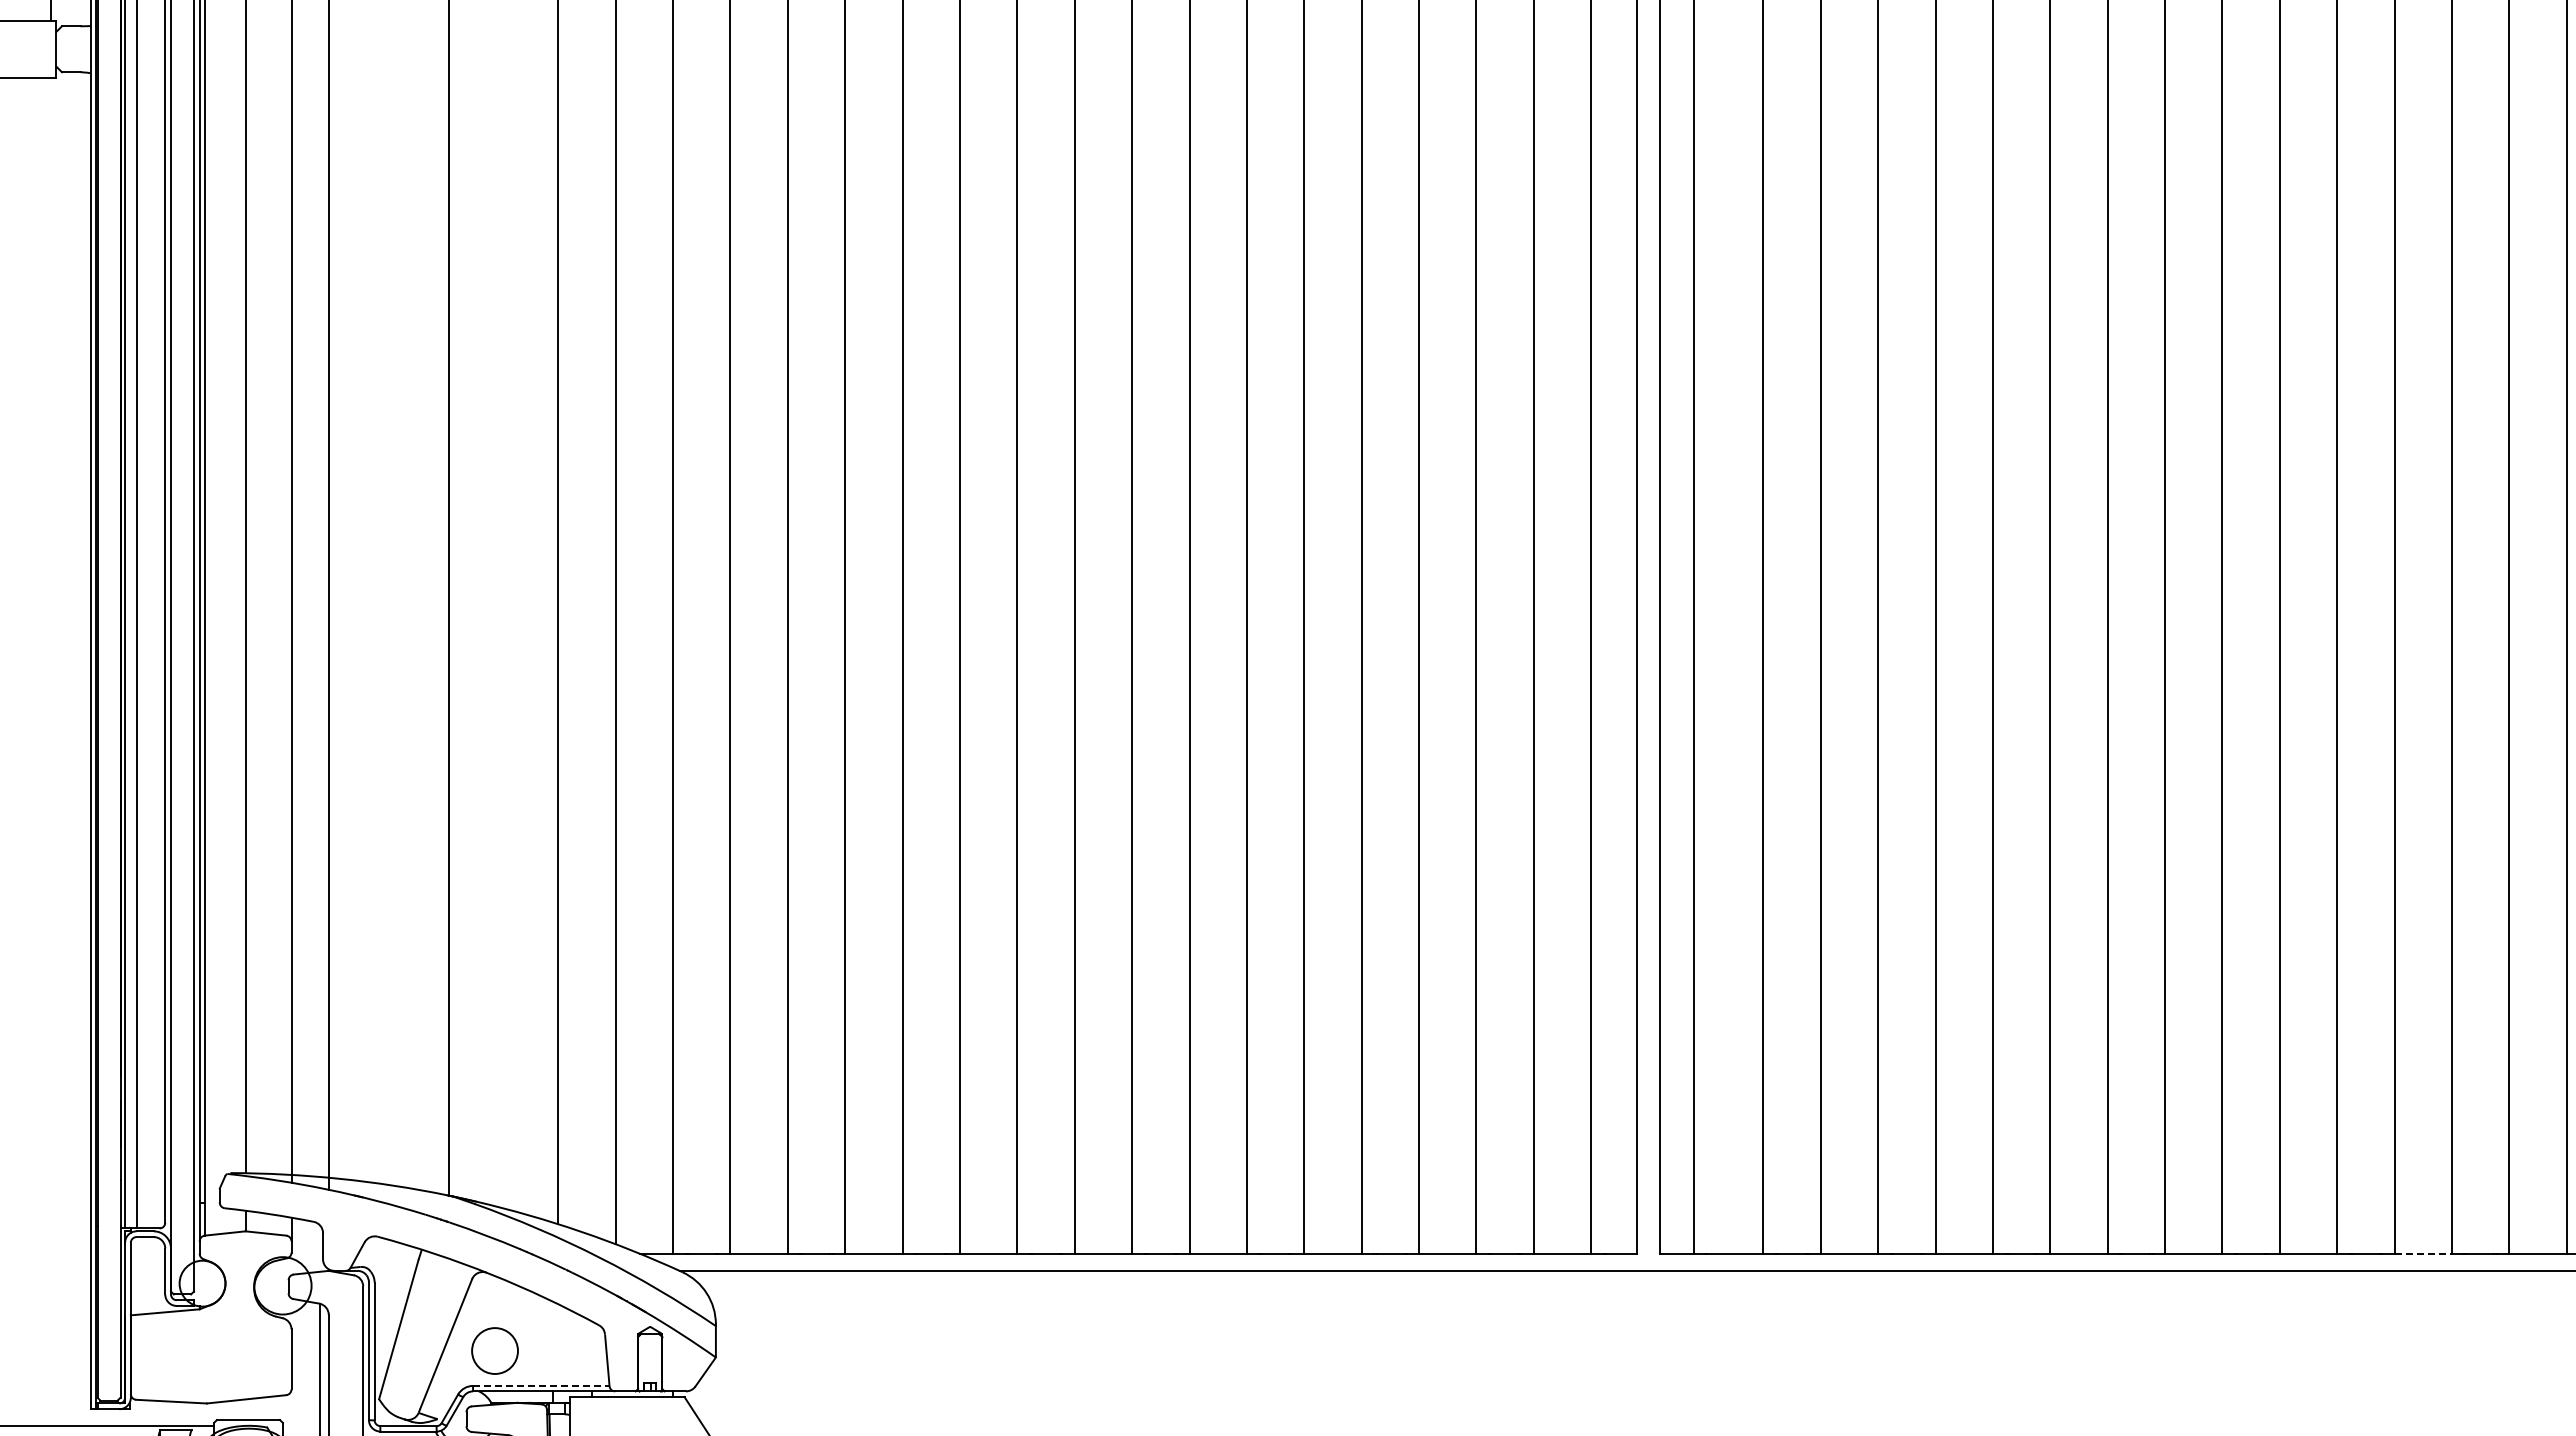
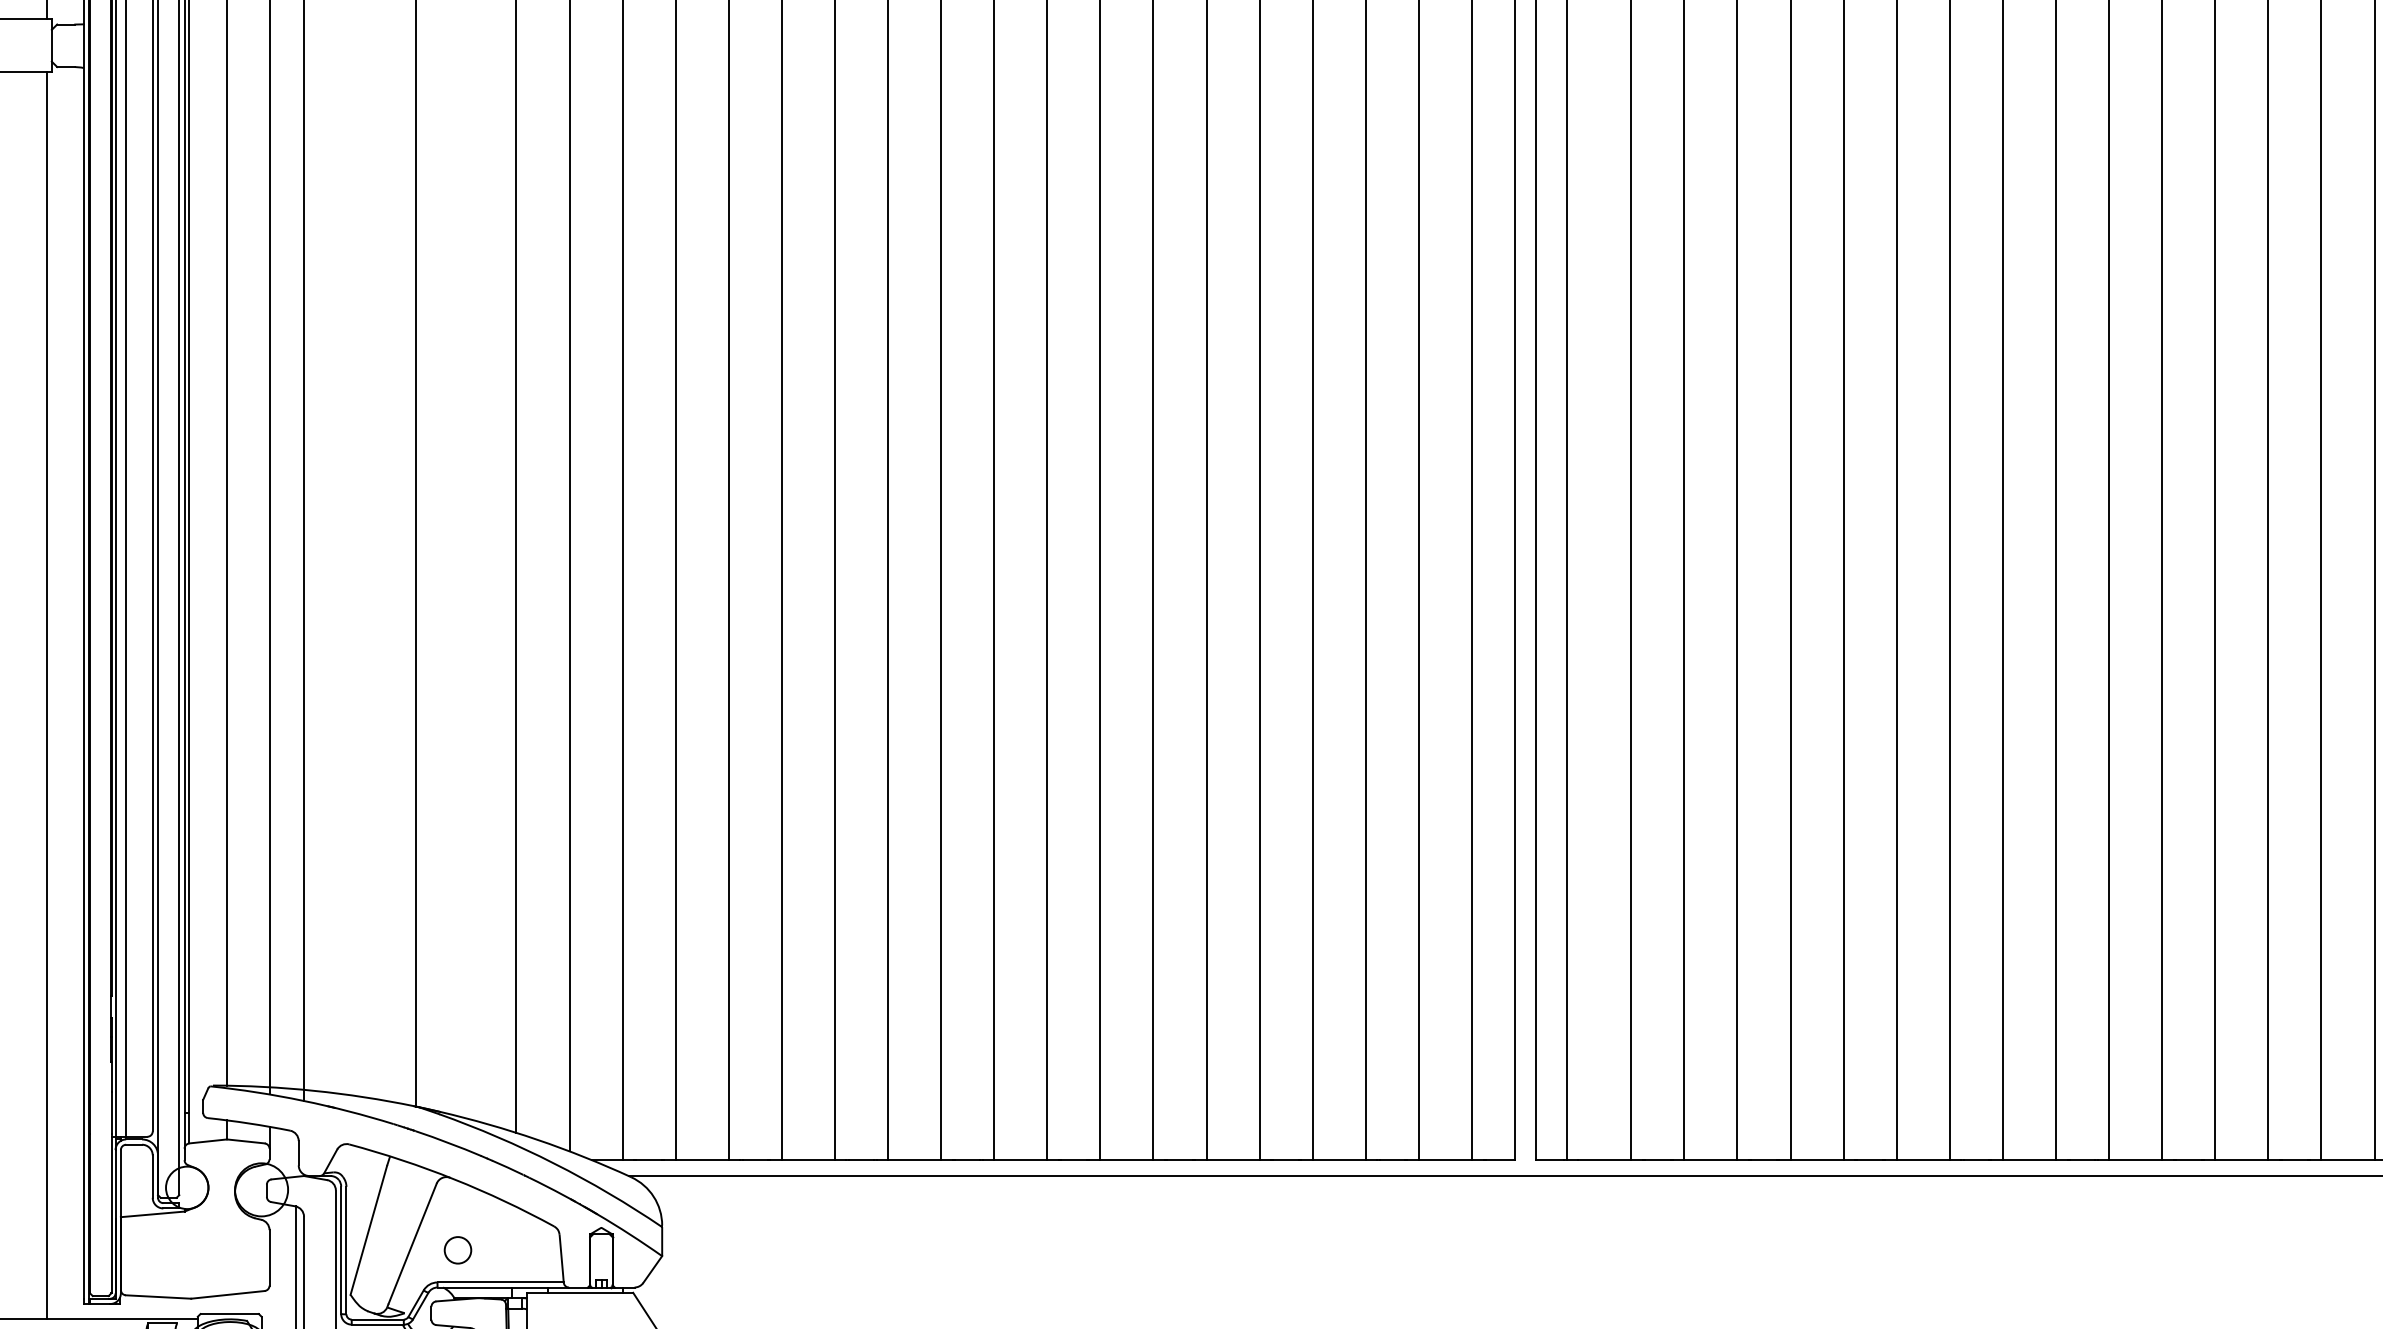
line: (50, 751) -> (46, 695), added
line: (2423, 1253) -> (2242, 1159), dashed -> solid
circle: (495, 1351) -> (458, 1250), size x0.62
line: (541, 1385) -> (500, 1282), dashed -> solid

